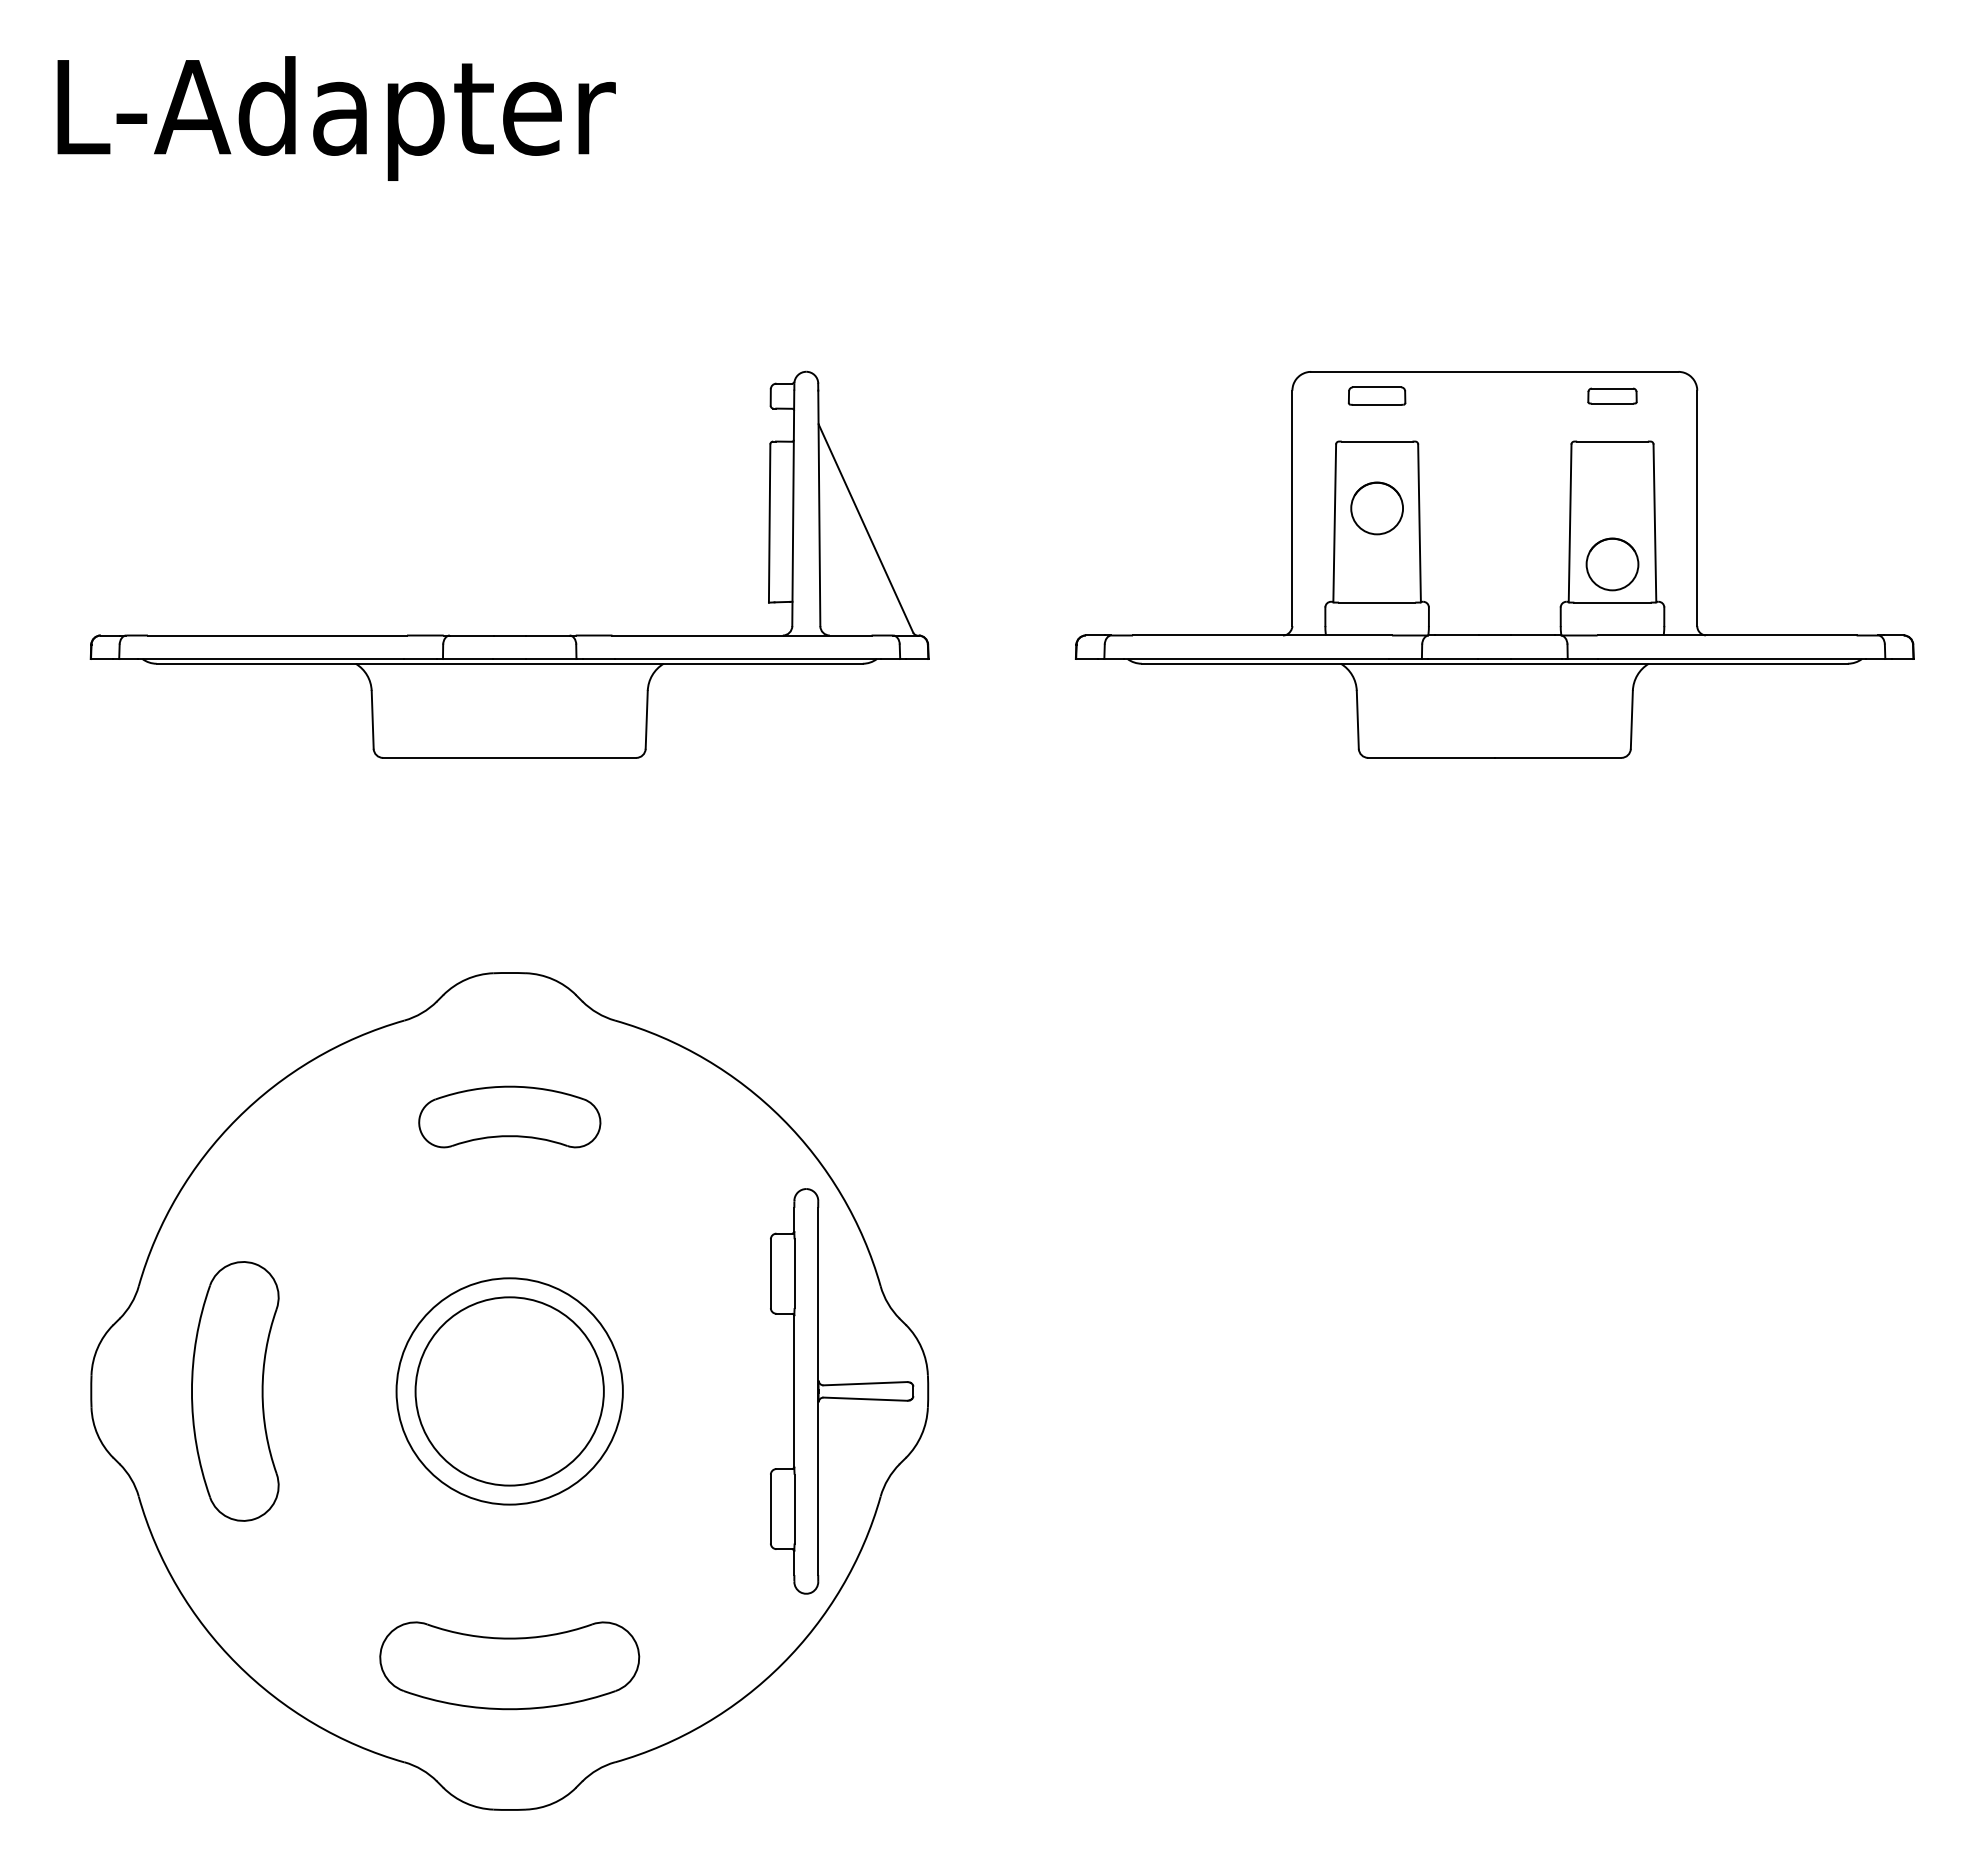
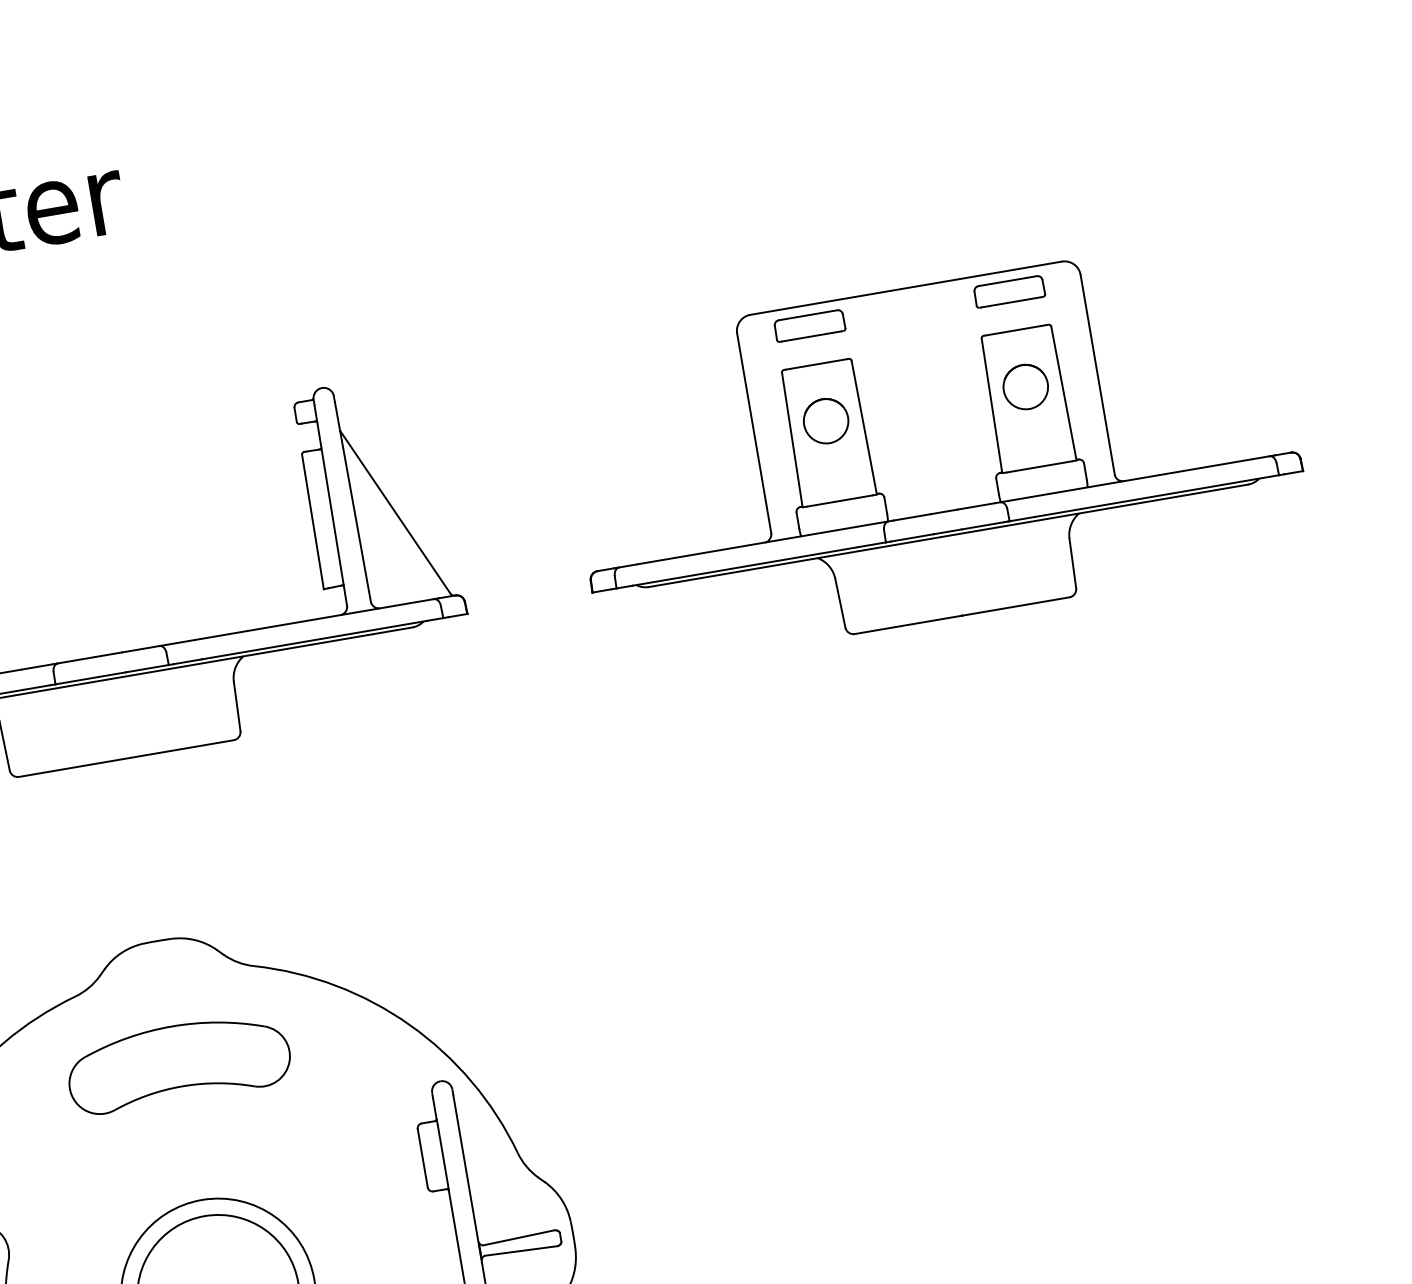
part: (1376, 395) -> (809, 325), size x1.43
part: (1612, 395) -> (1009, 291), size x1.67
part: (1612, 564) -> (1025, 387), moved
part: (509, 1116) -> (178, 1062), size x1.43

